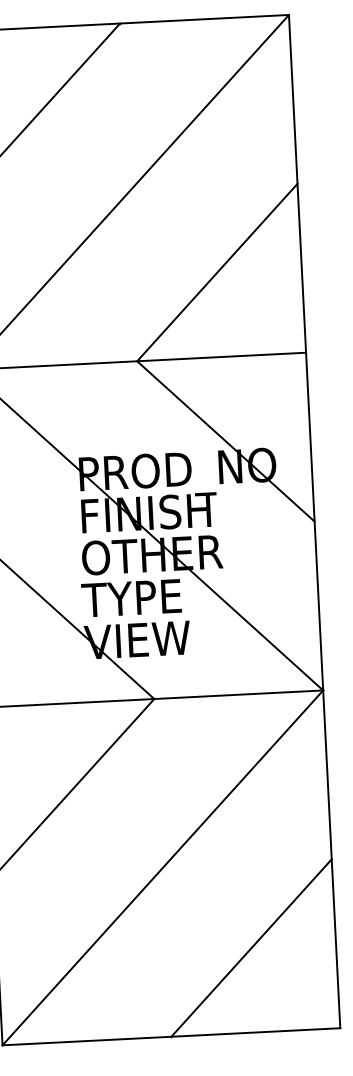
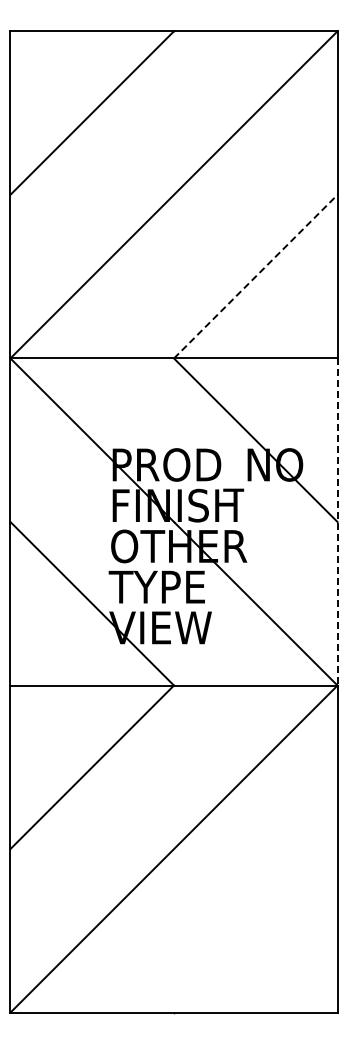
line: (217, 272) -> (255, 276), solid -> dashed
line: (314, 522) -> (337, 522), solid -> dashed
line: (251, 947) -> (255, 930), removed

